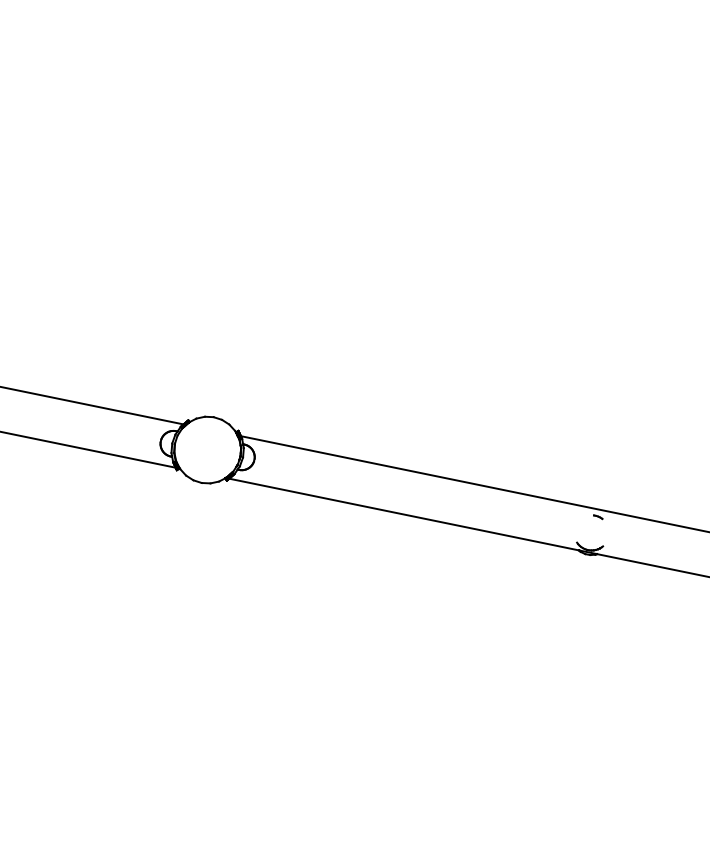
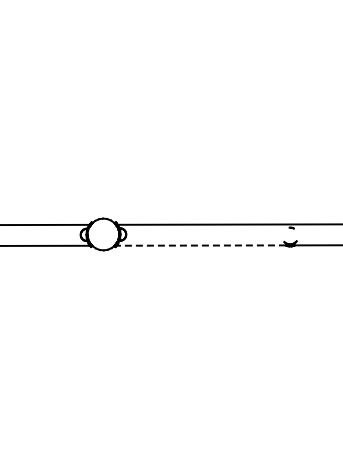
line: (404, 514) -> (201, 245), solid -> dashed

